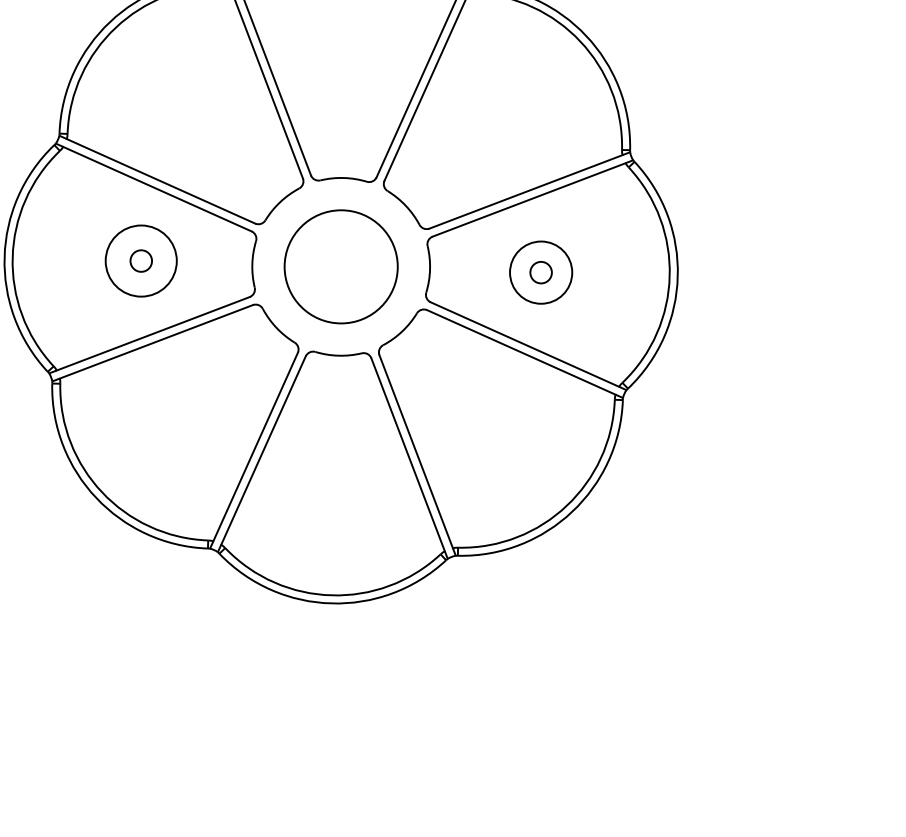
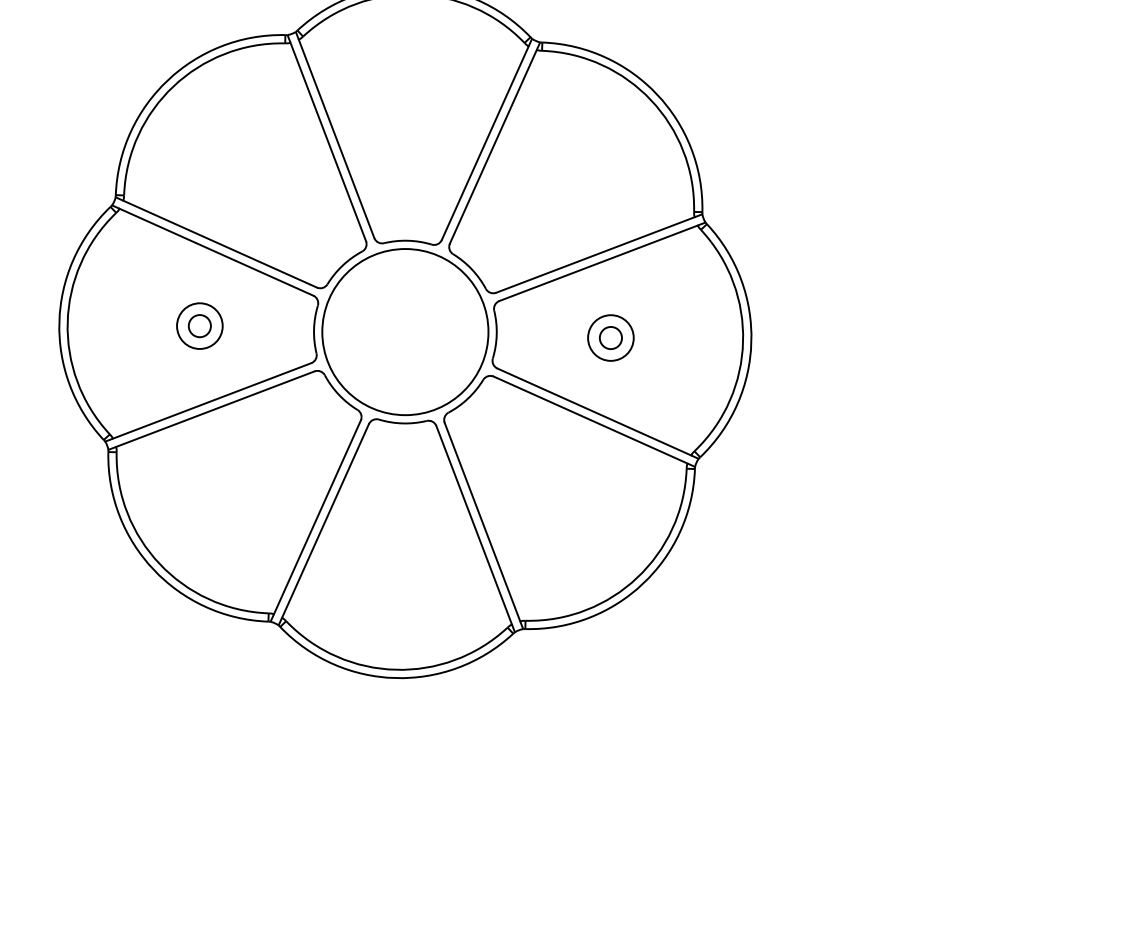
circle: (140, 260) -> (199, 325), size x0.62
circle: (341, 267) -> (405, 332), size x1.43
circle: (540, 272) -> (610, 337), size x0.71

